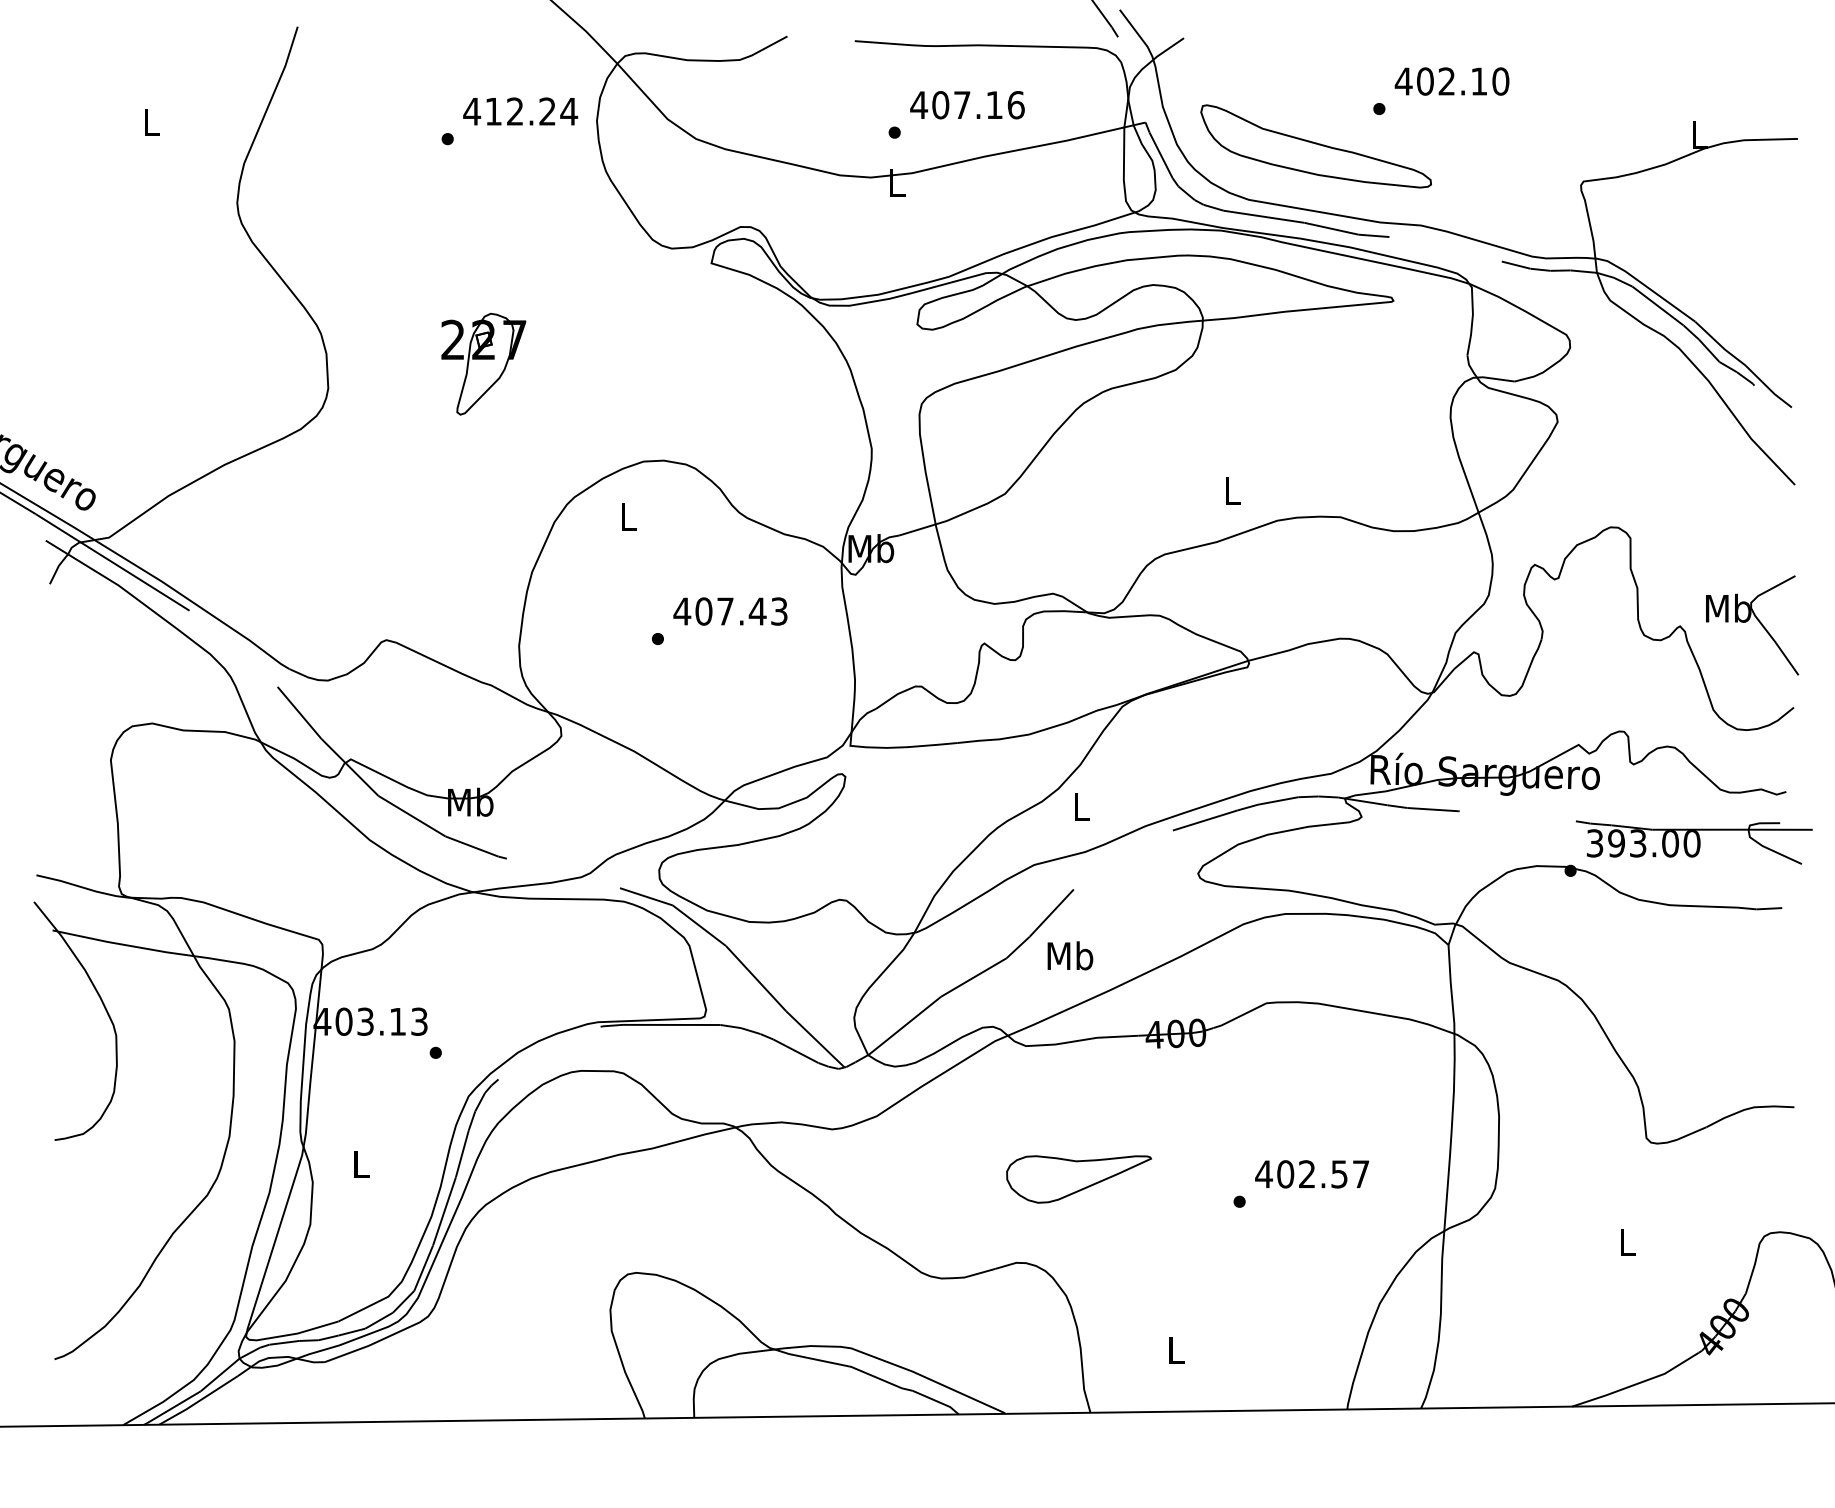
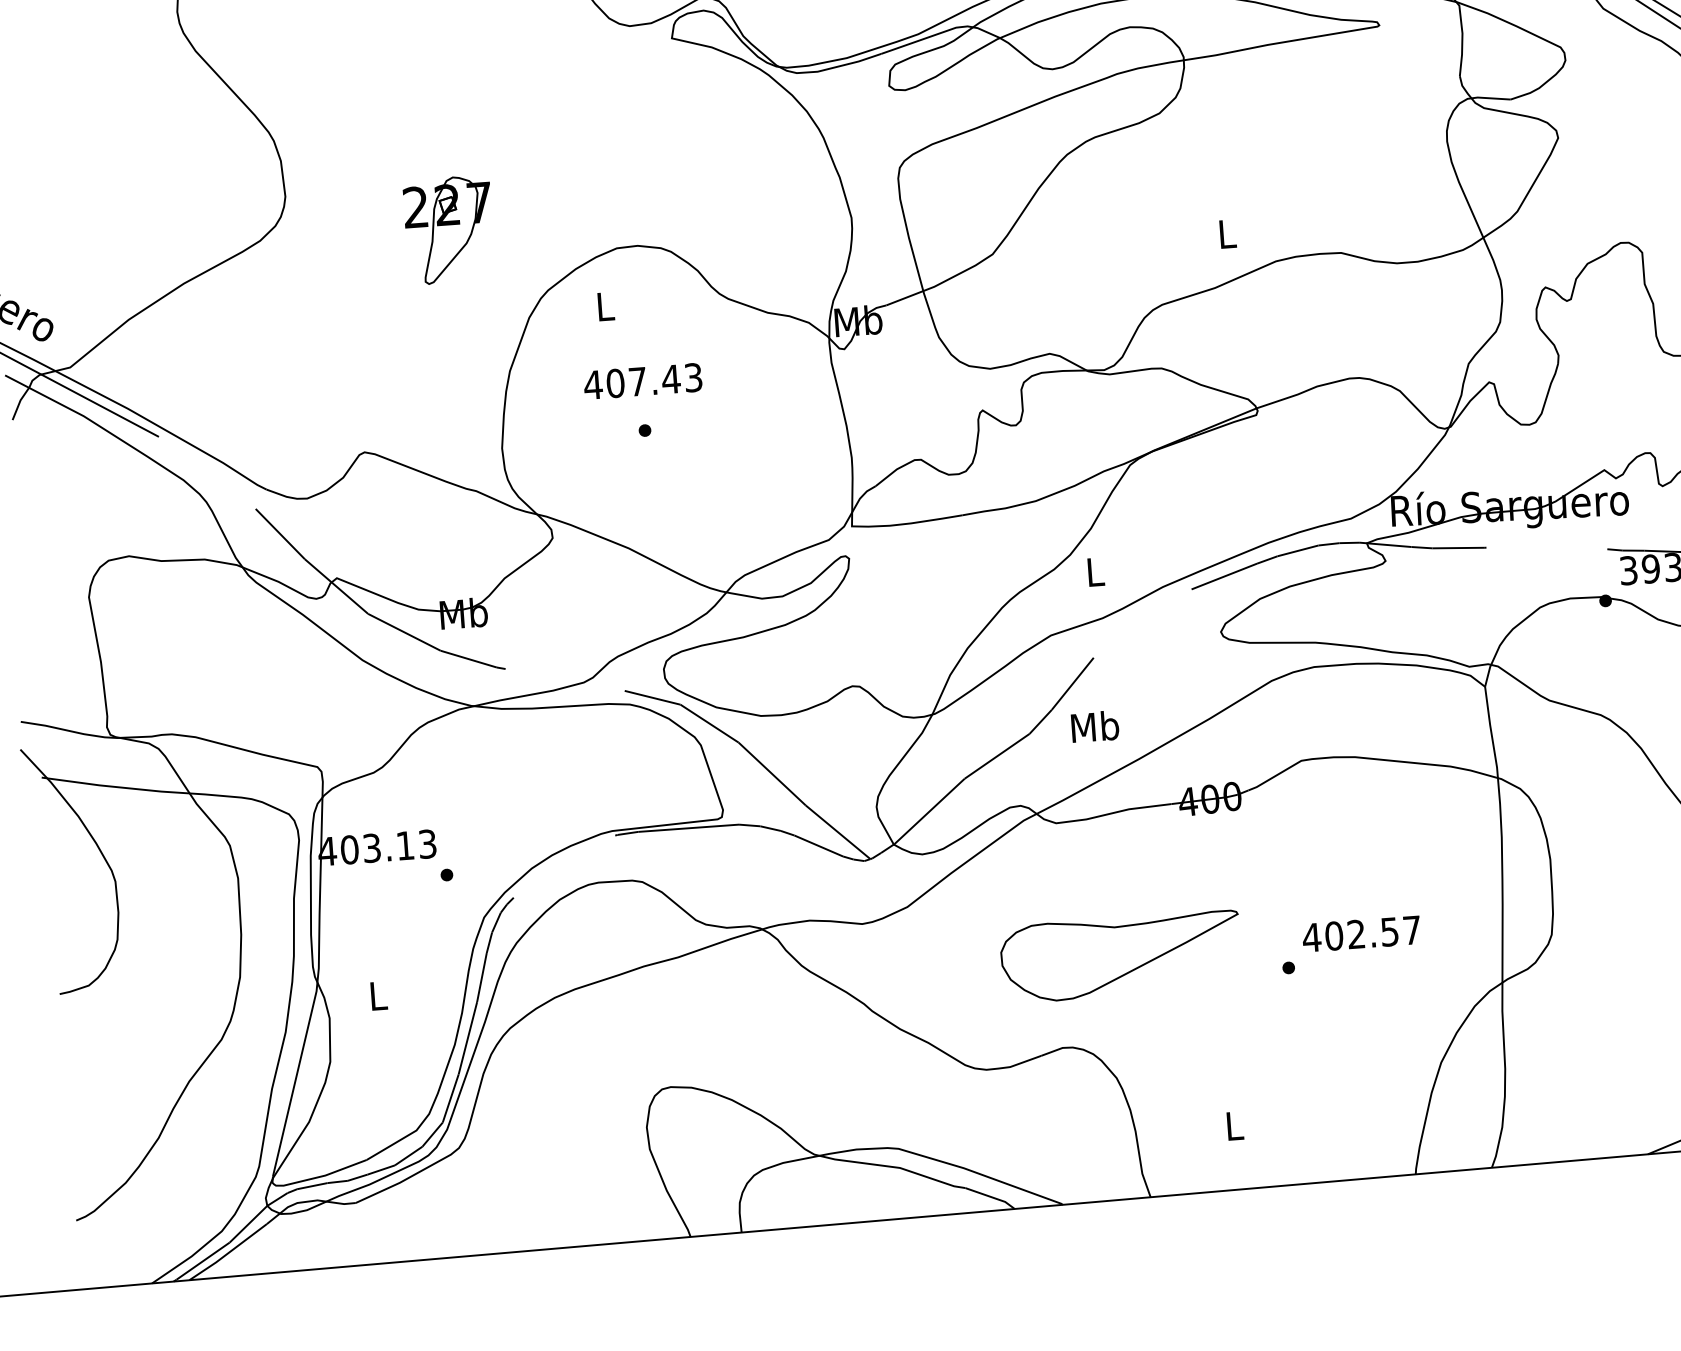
part: (483, 363) -> (449, 229), moved
text: (730, 611) -> (643, 381), moved
part: (1078, 1179) -> (1120, 957), size x1.6

